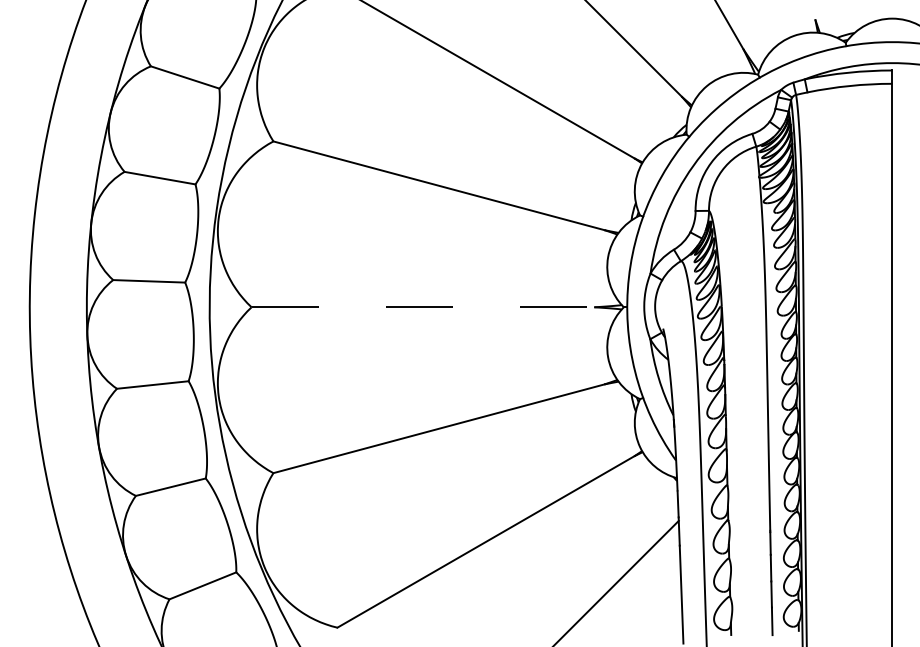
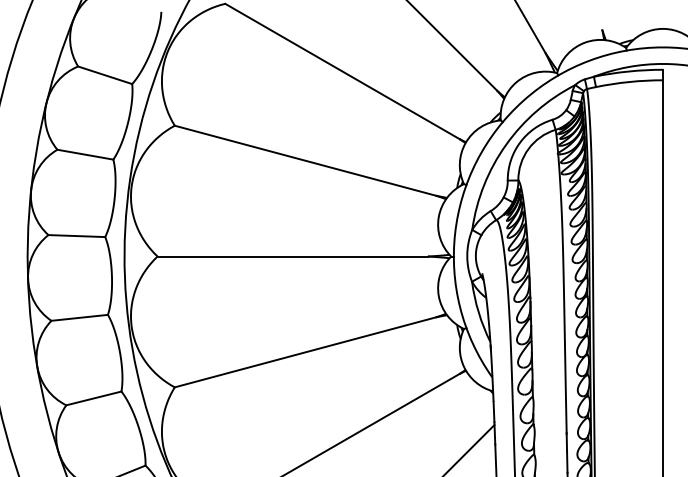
line: (423, 307) -> (293, 256), dashed -> solid

